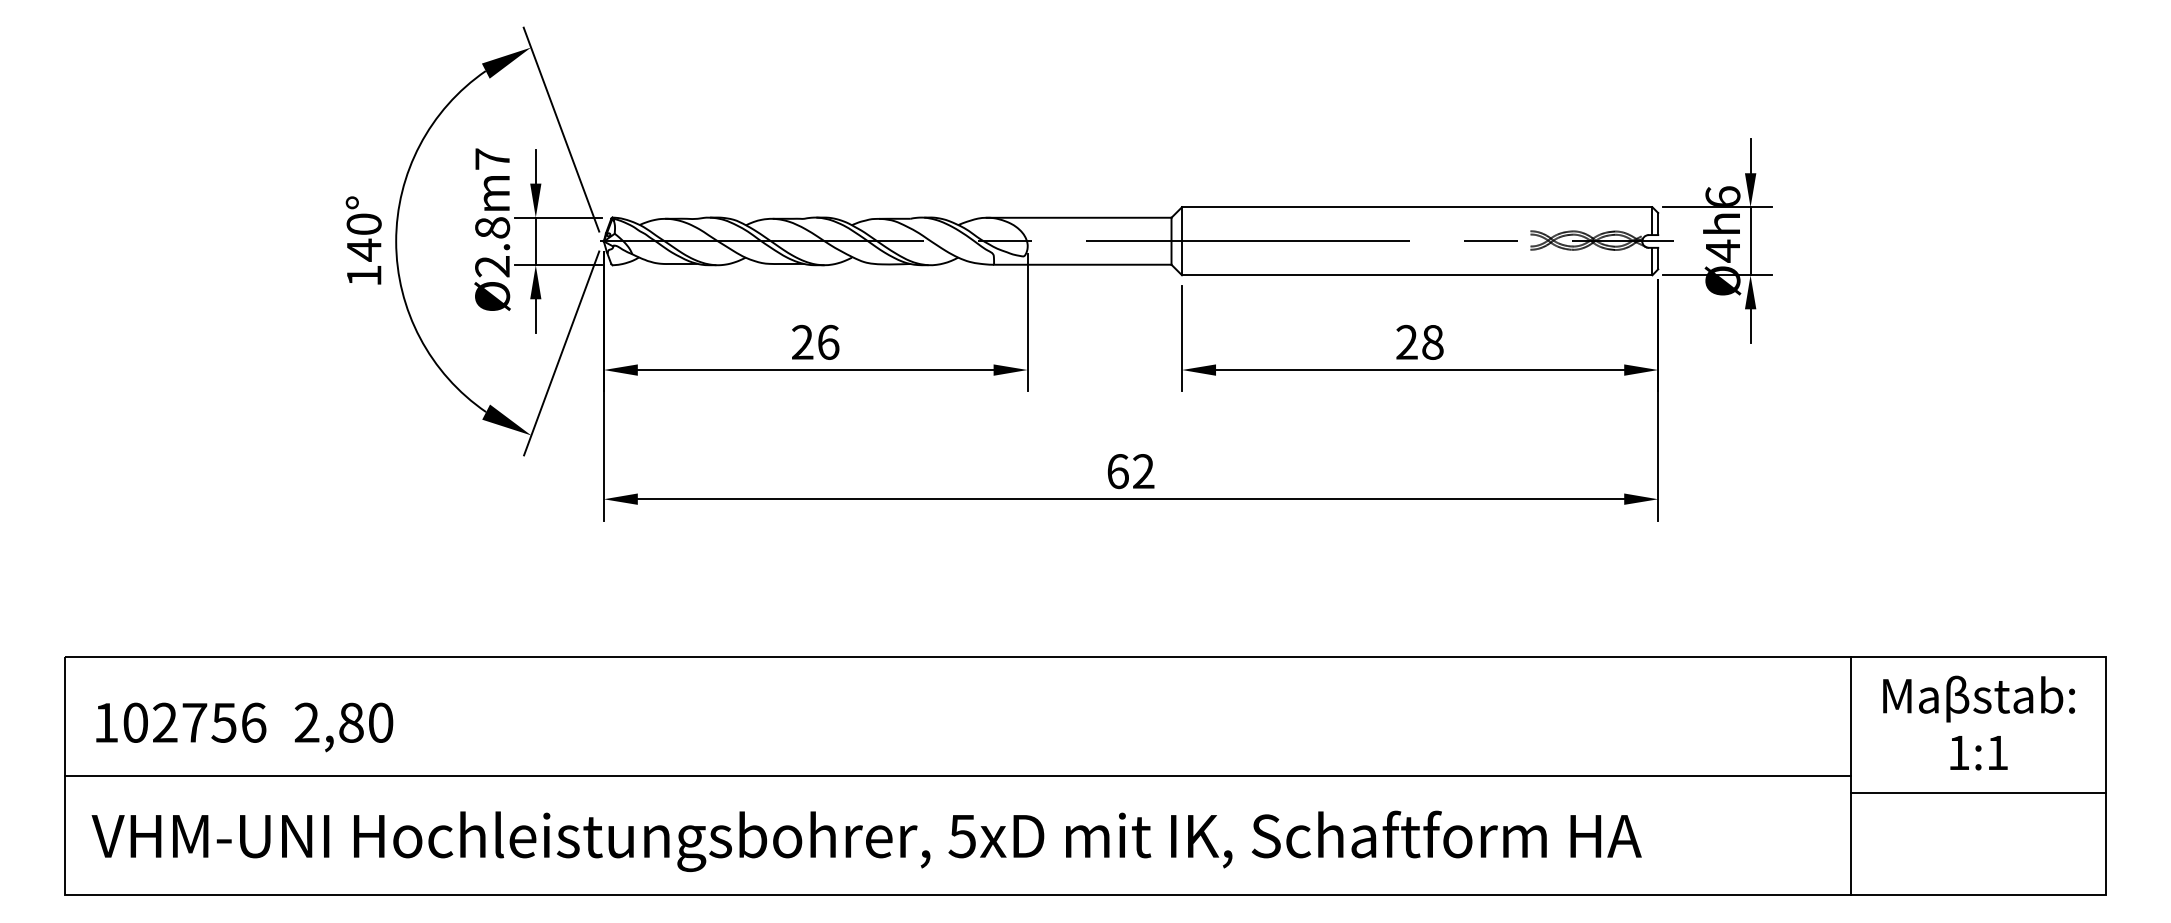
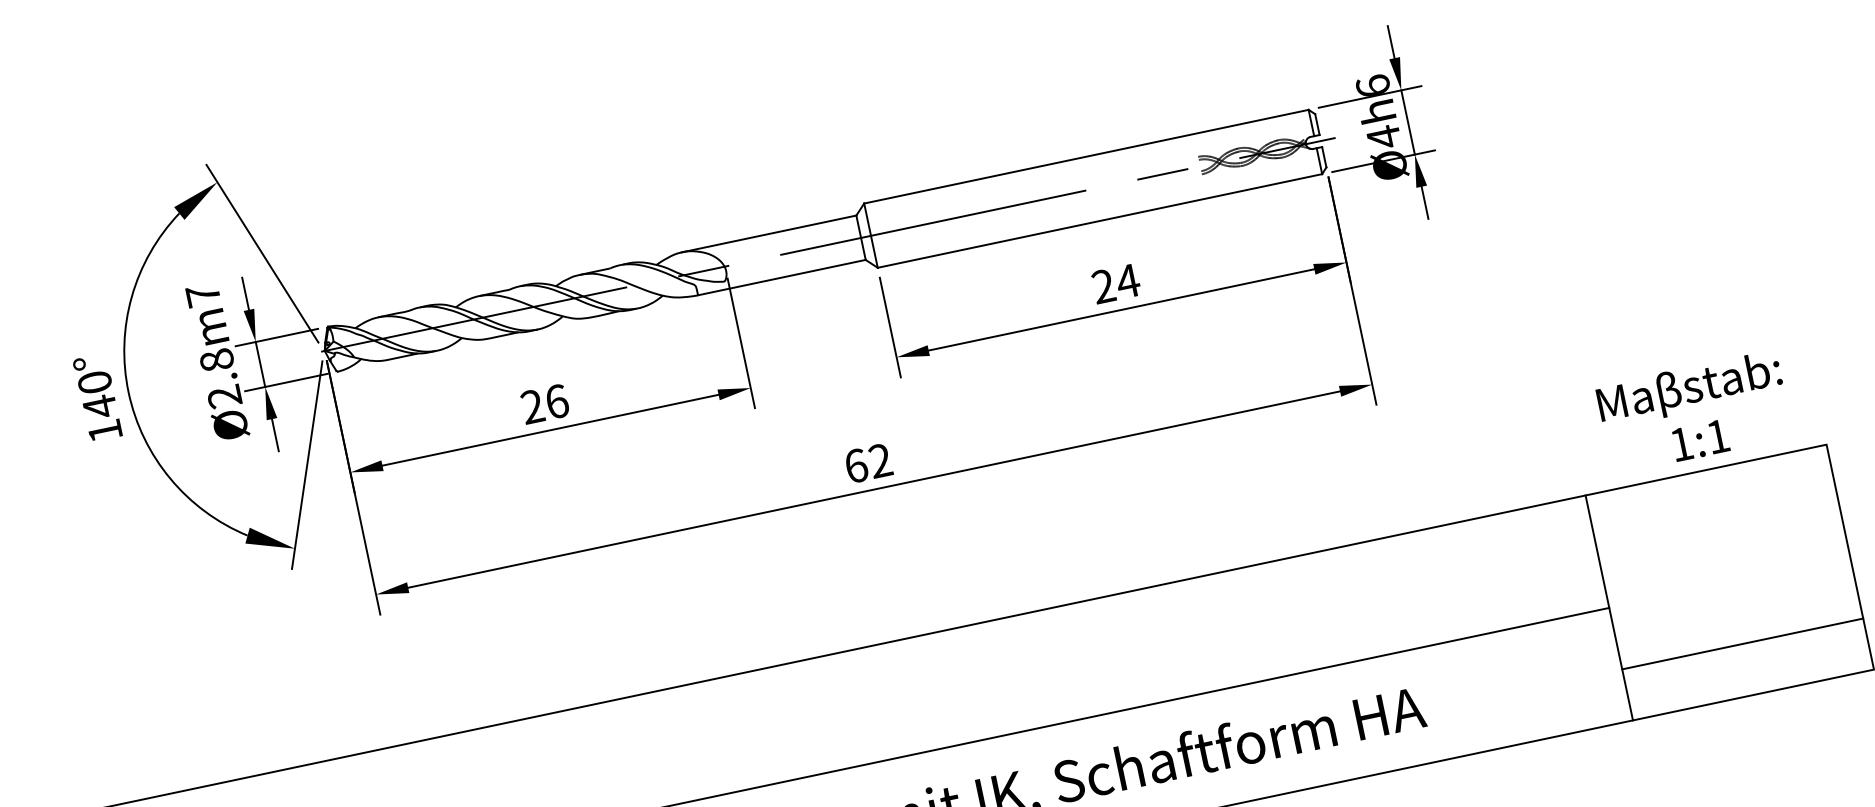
text: (1432, 342) -> (1127, 281), 28 -> 24
text: (1978, 722) -> (1693, 411), moved
line: (1977, 793) -> (1742, 644), moved

